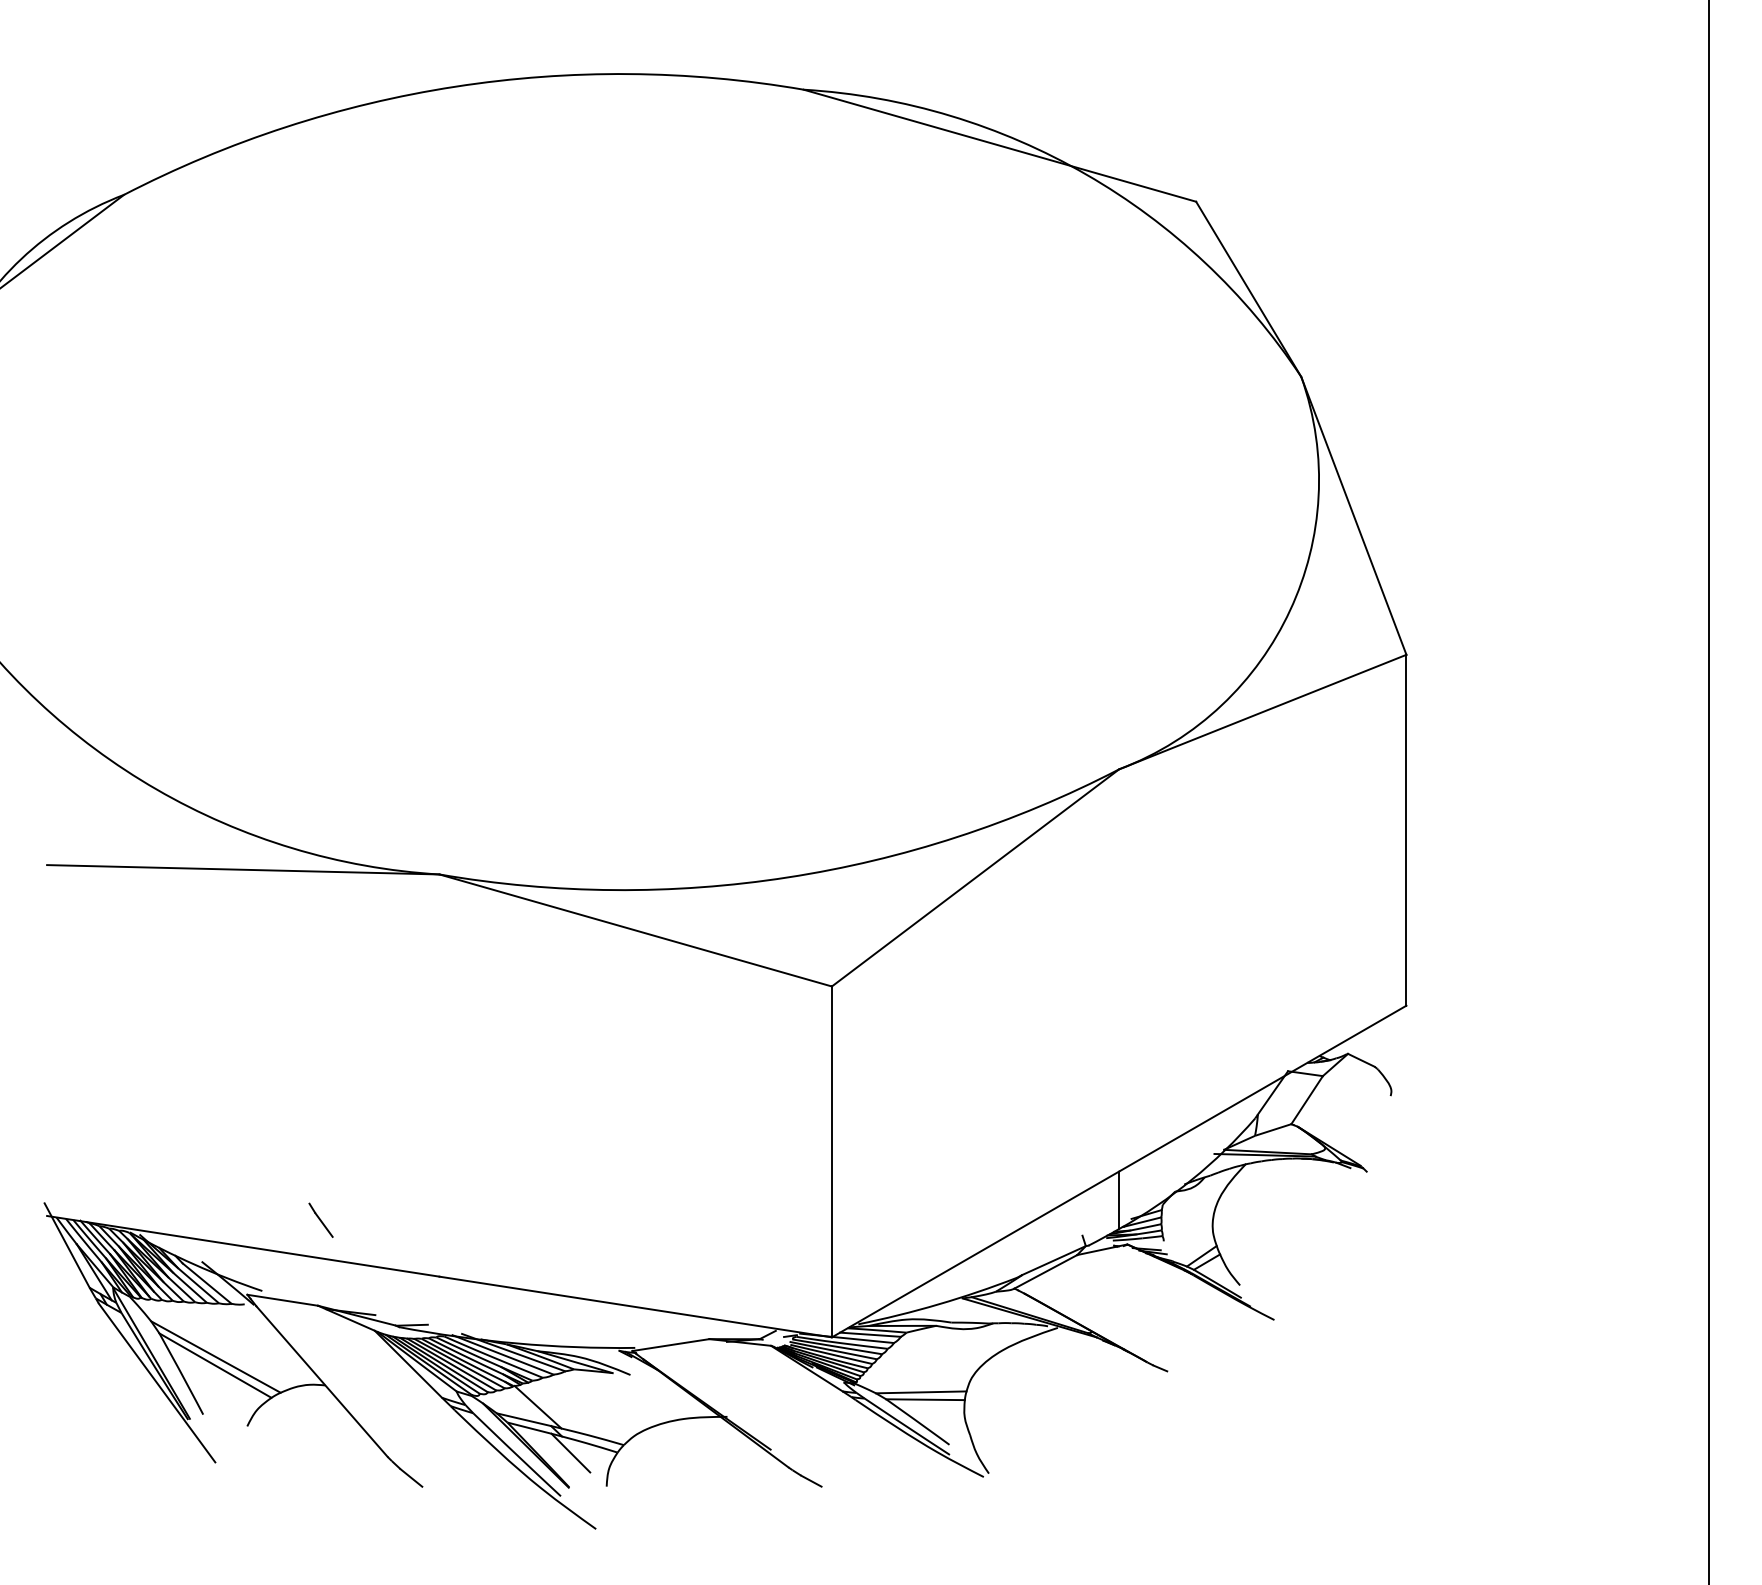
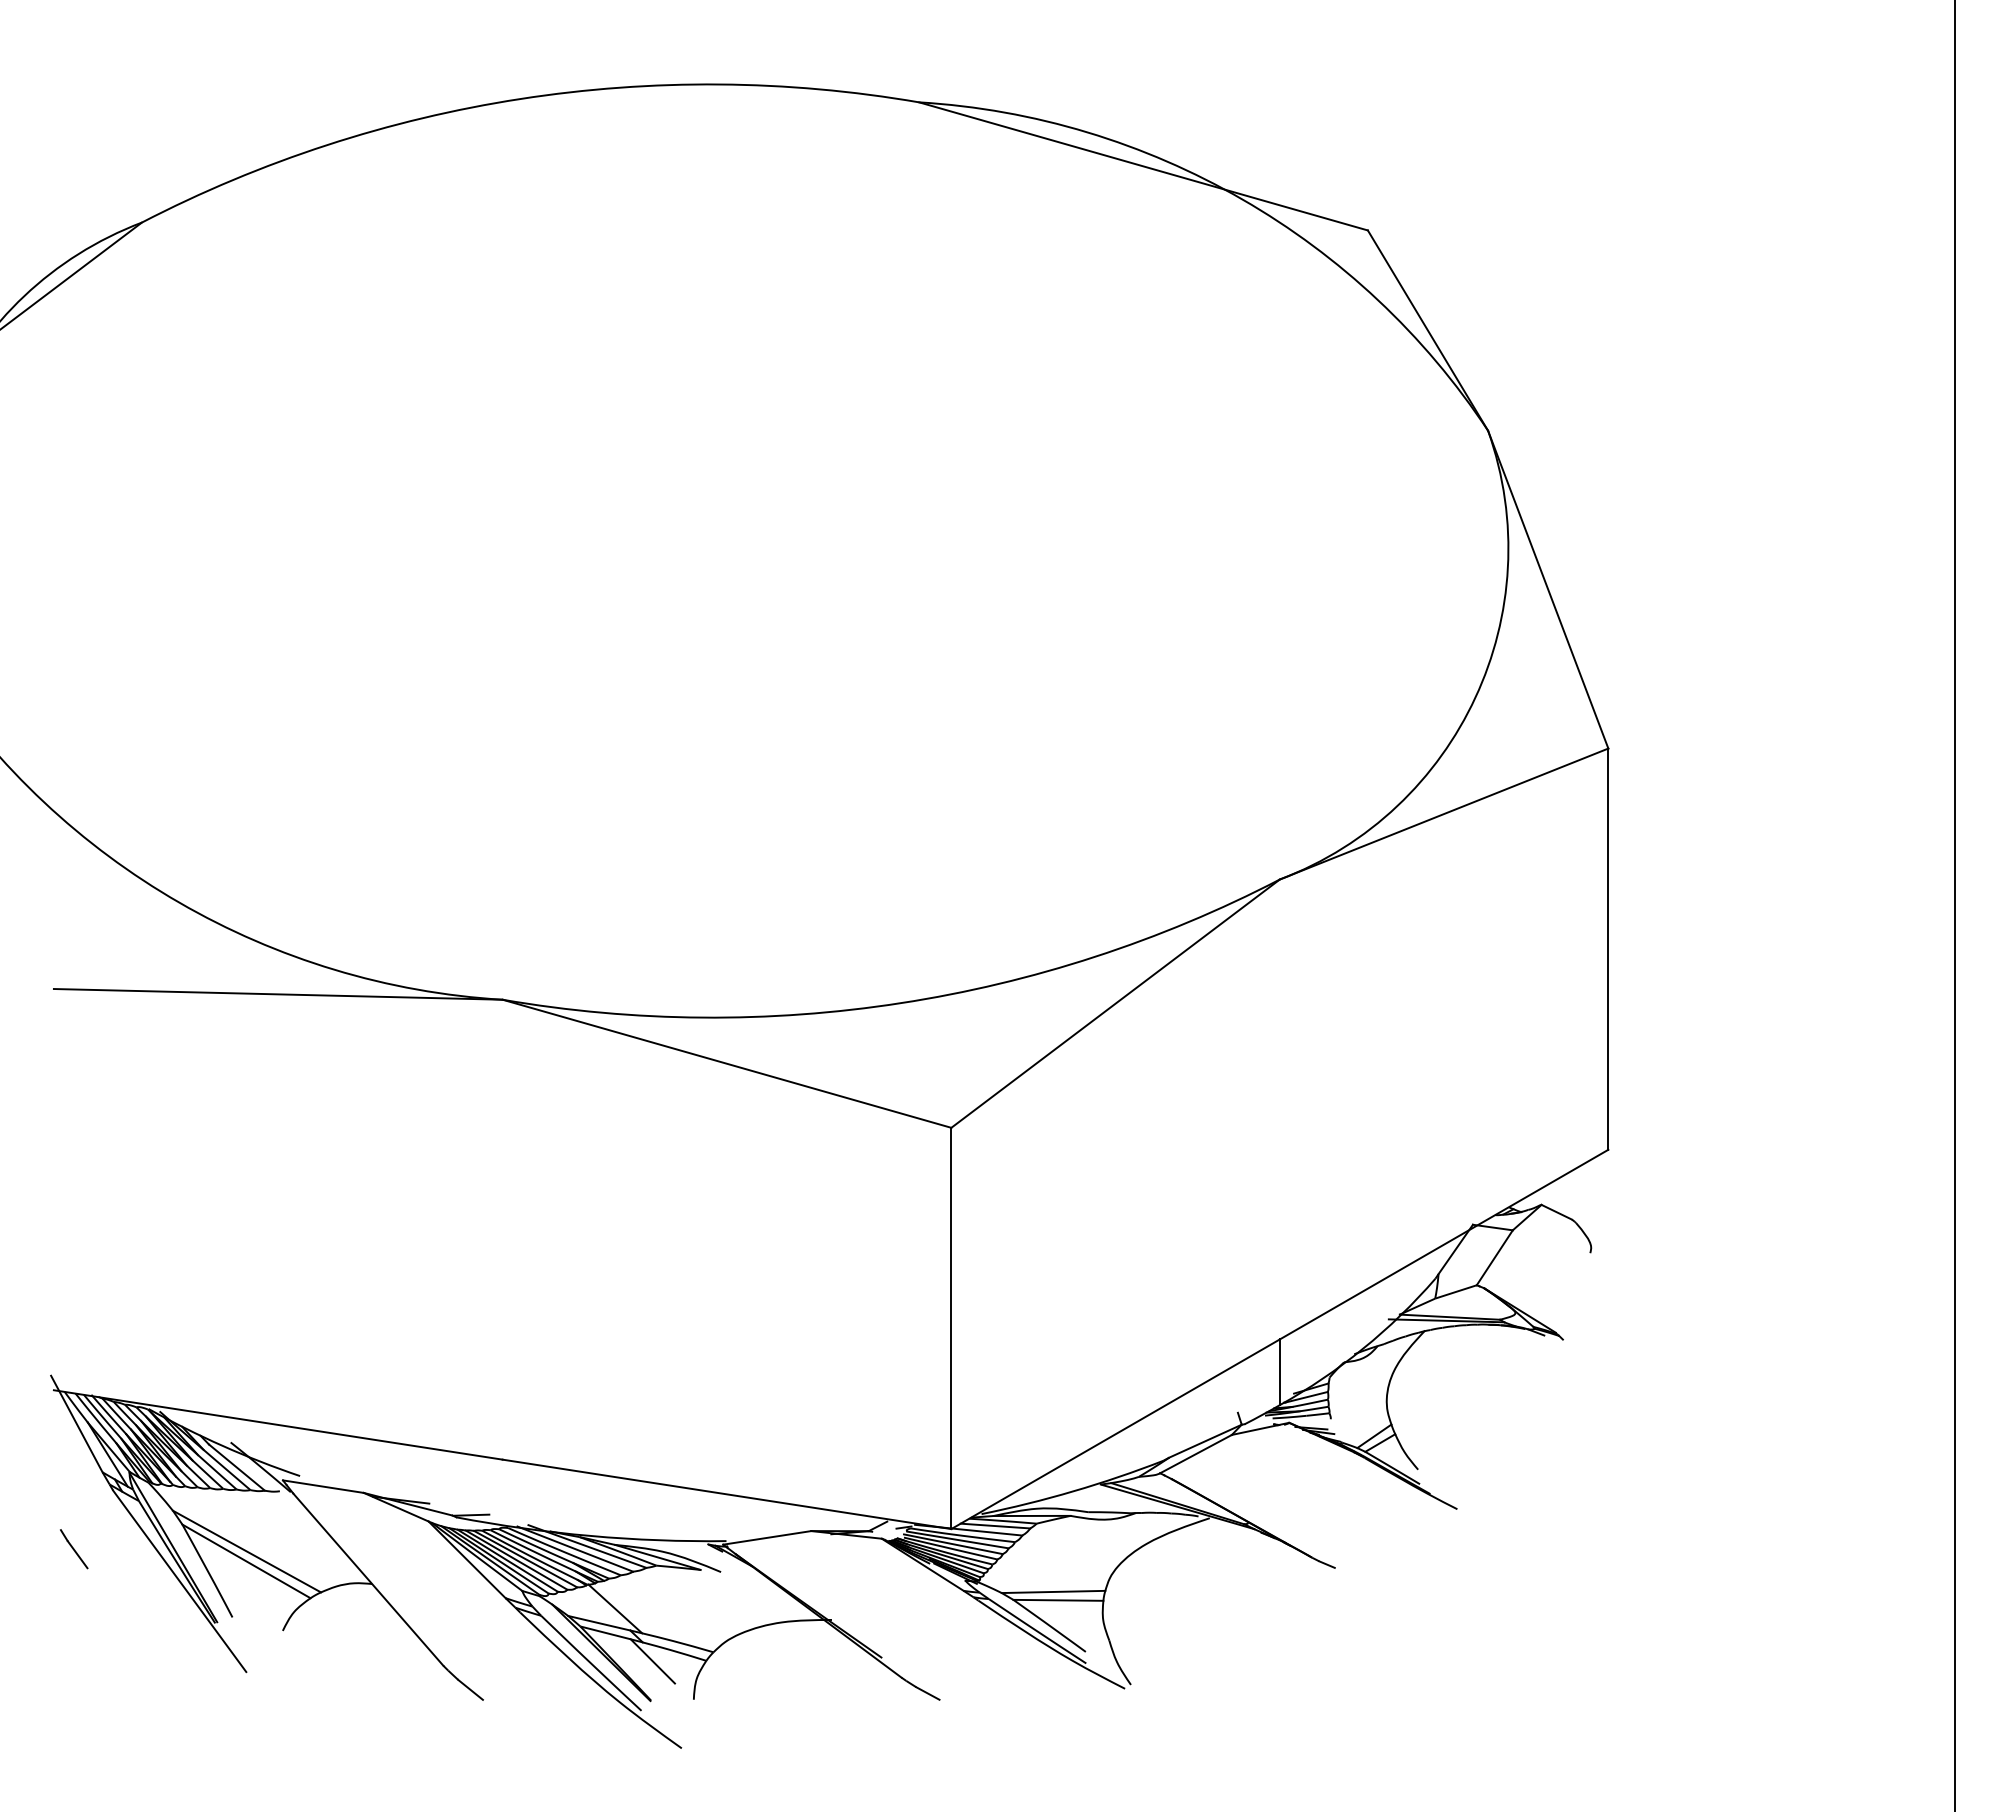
line: (321, 1220) -> (74, 1549), moved

